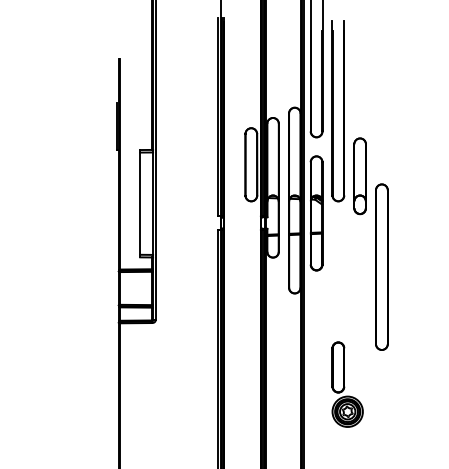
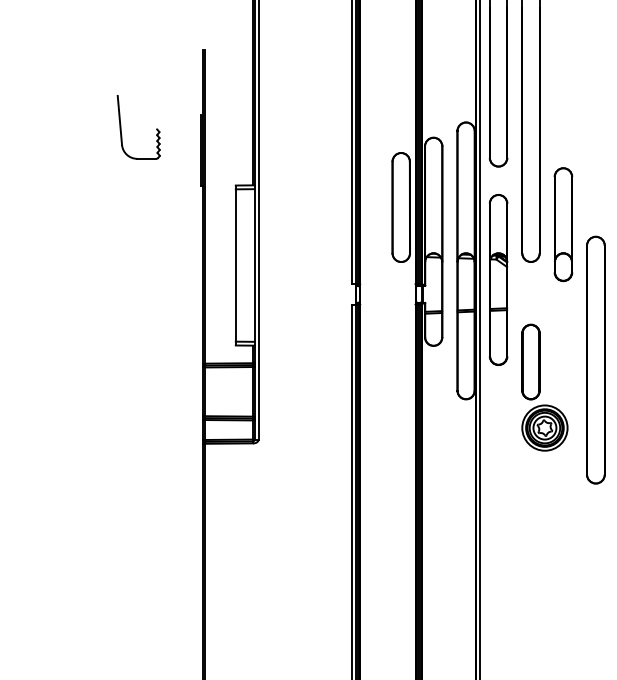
part: (86, 111) -> (155, 128), added
part: (347, 384) -> (544, 387), moved

